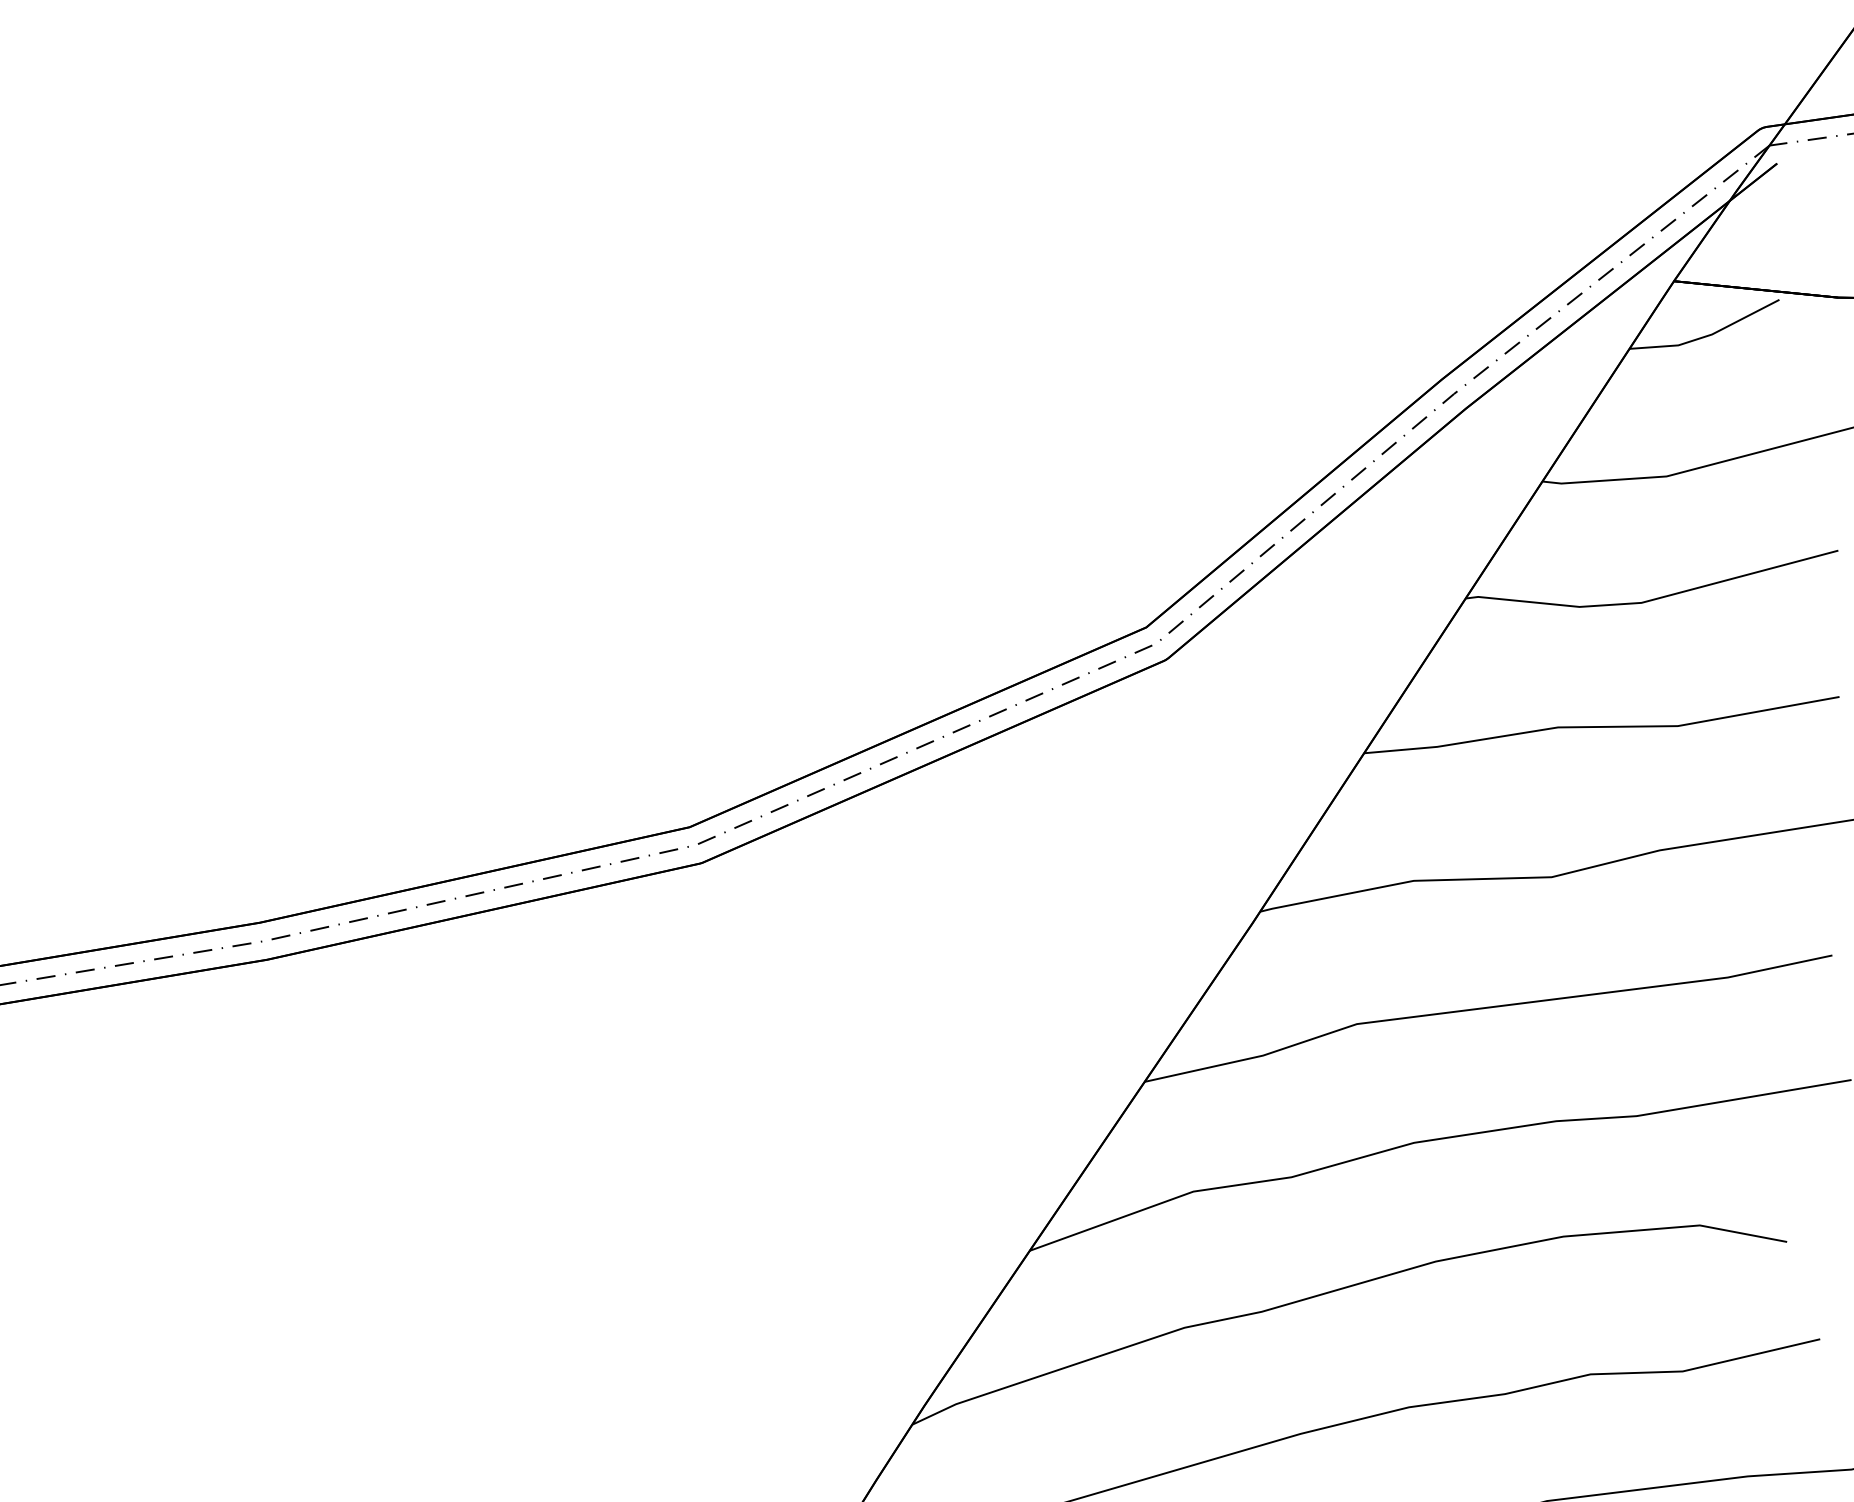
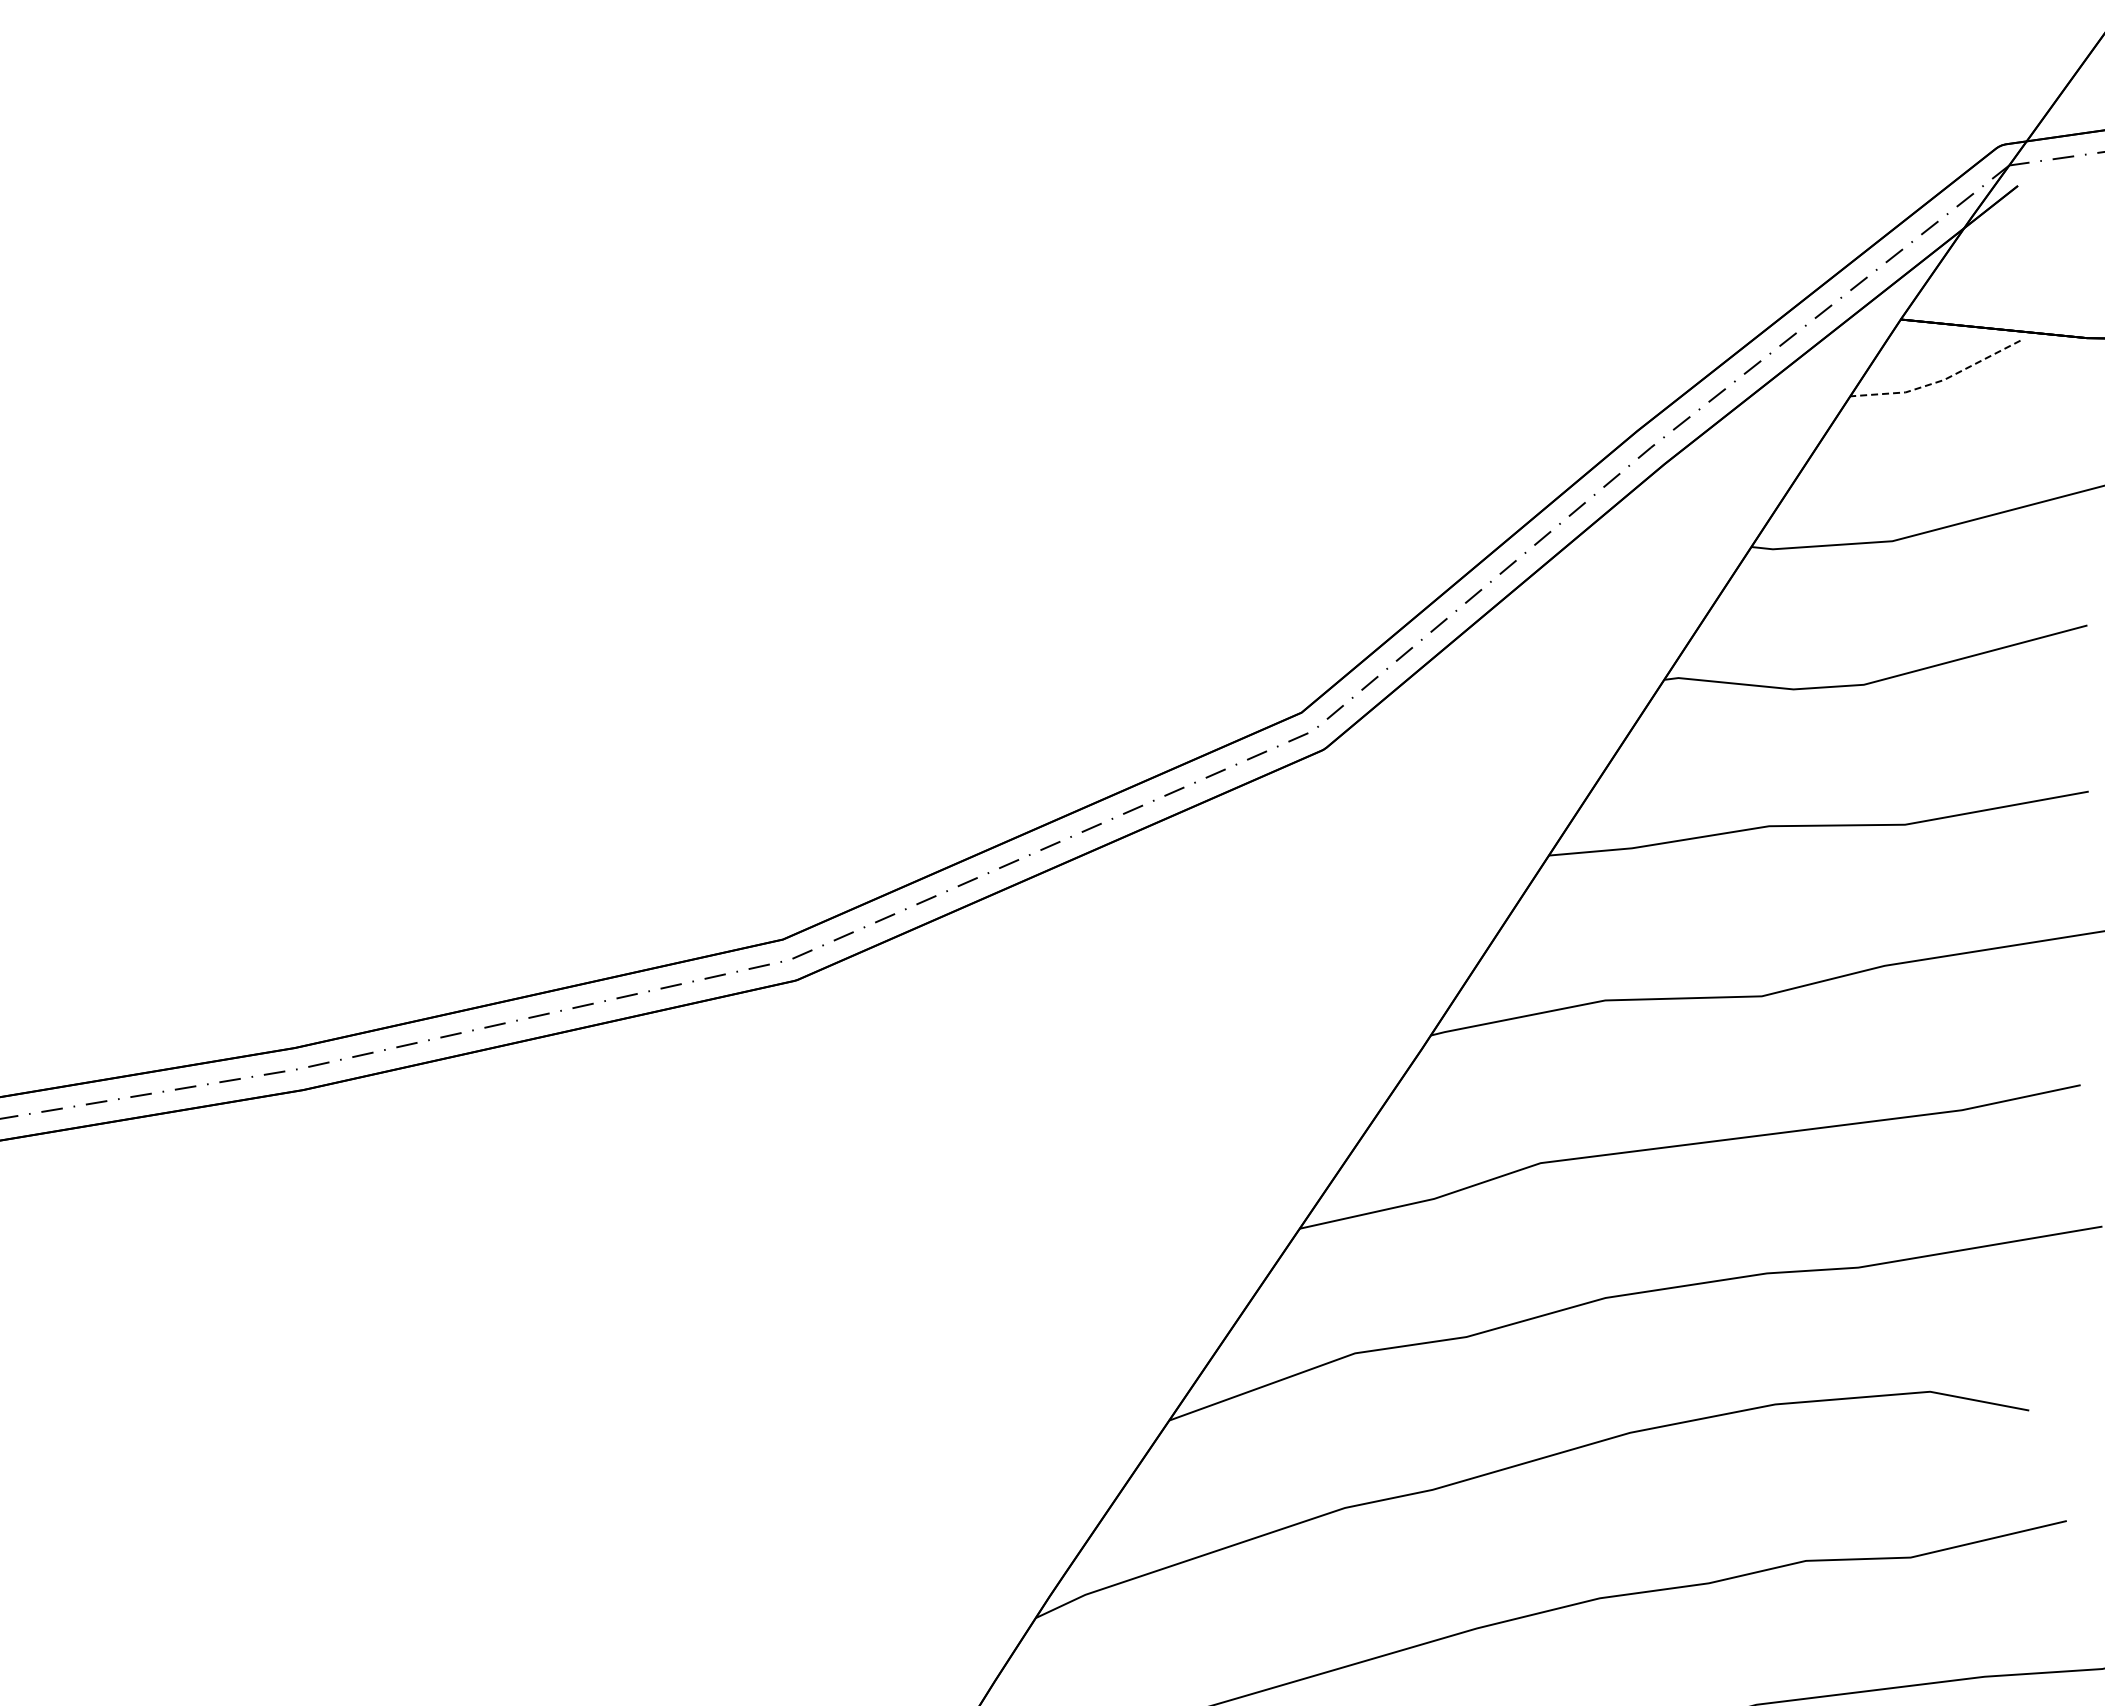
line: (1708, 335) -> (1939, 381), solid -> dashed

